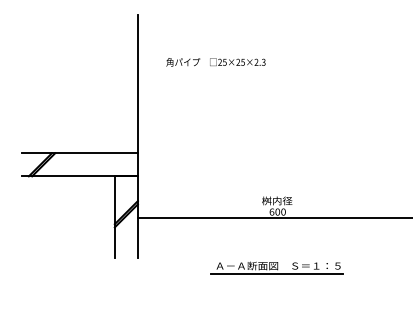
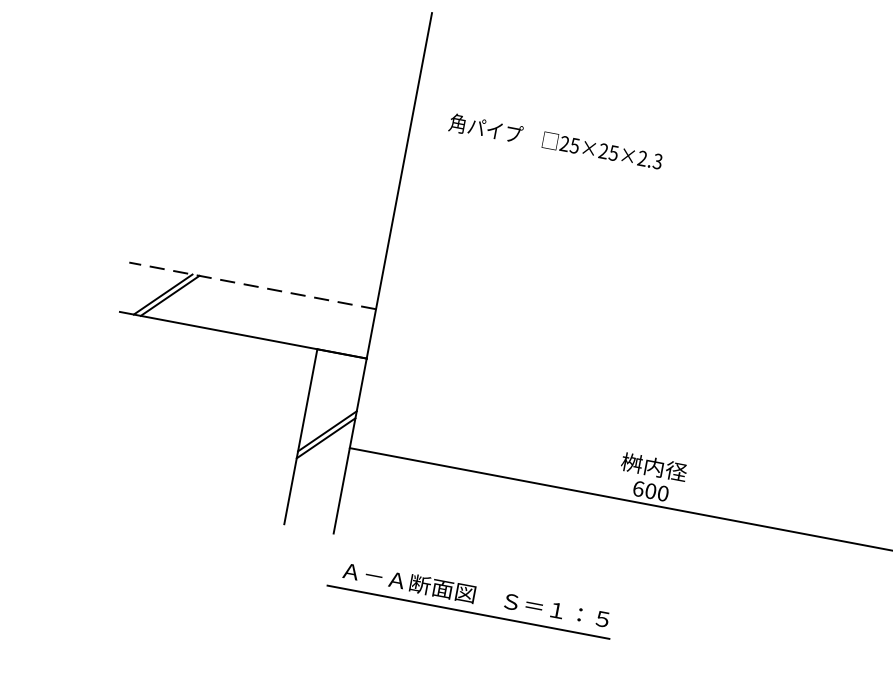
text: (215, 62) -> (554, 142), moved
line: (80, 153) -> (253, 286), solid -> dashed
part: (276, 267) -> (471, 597), moved

